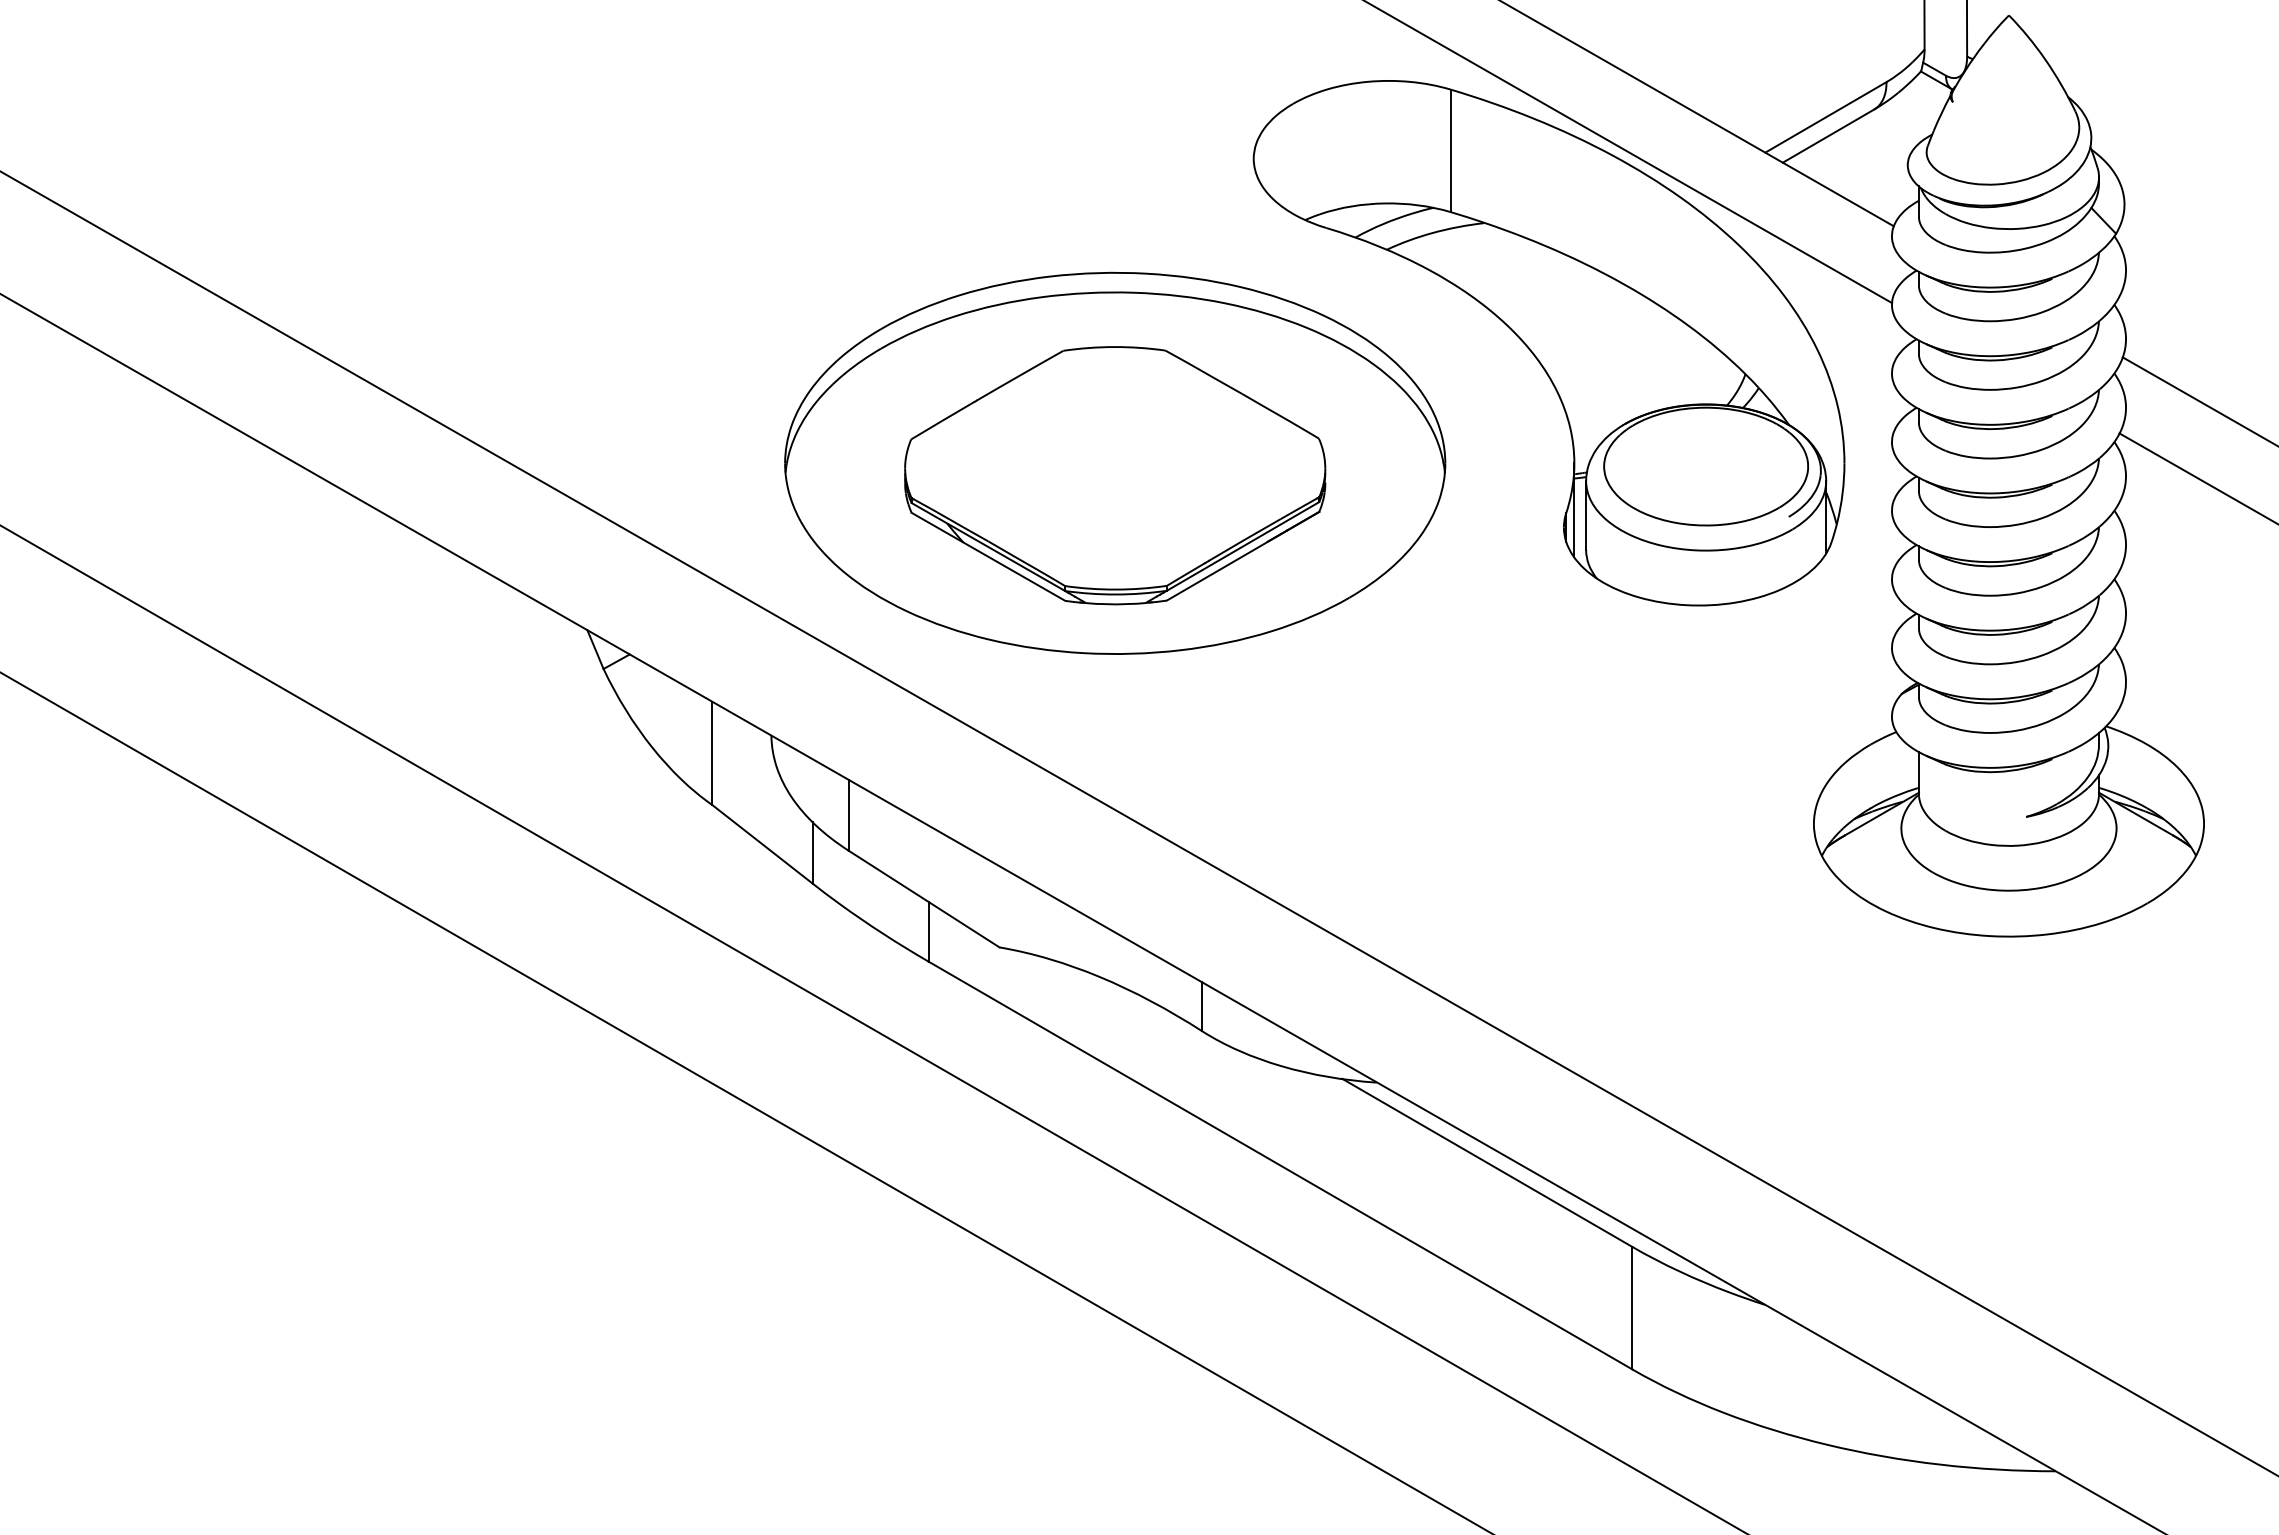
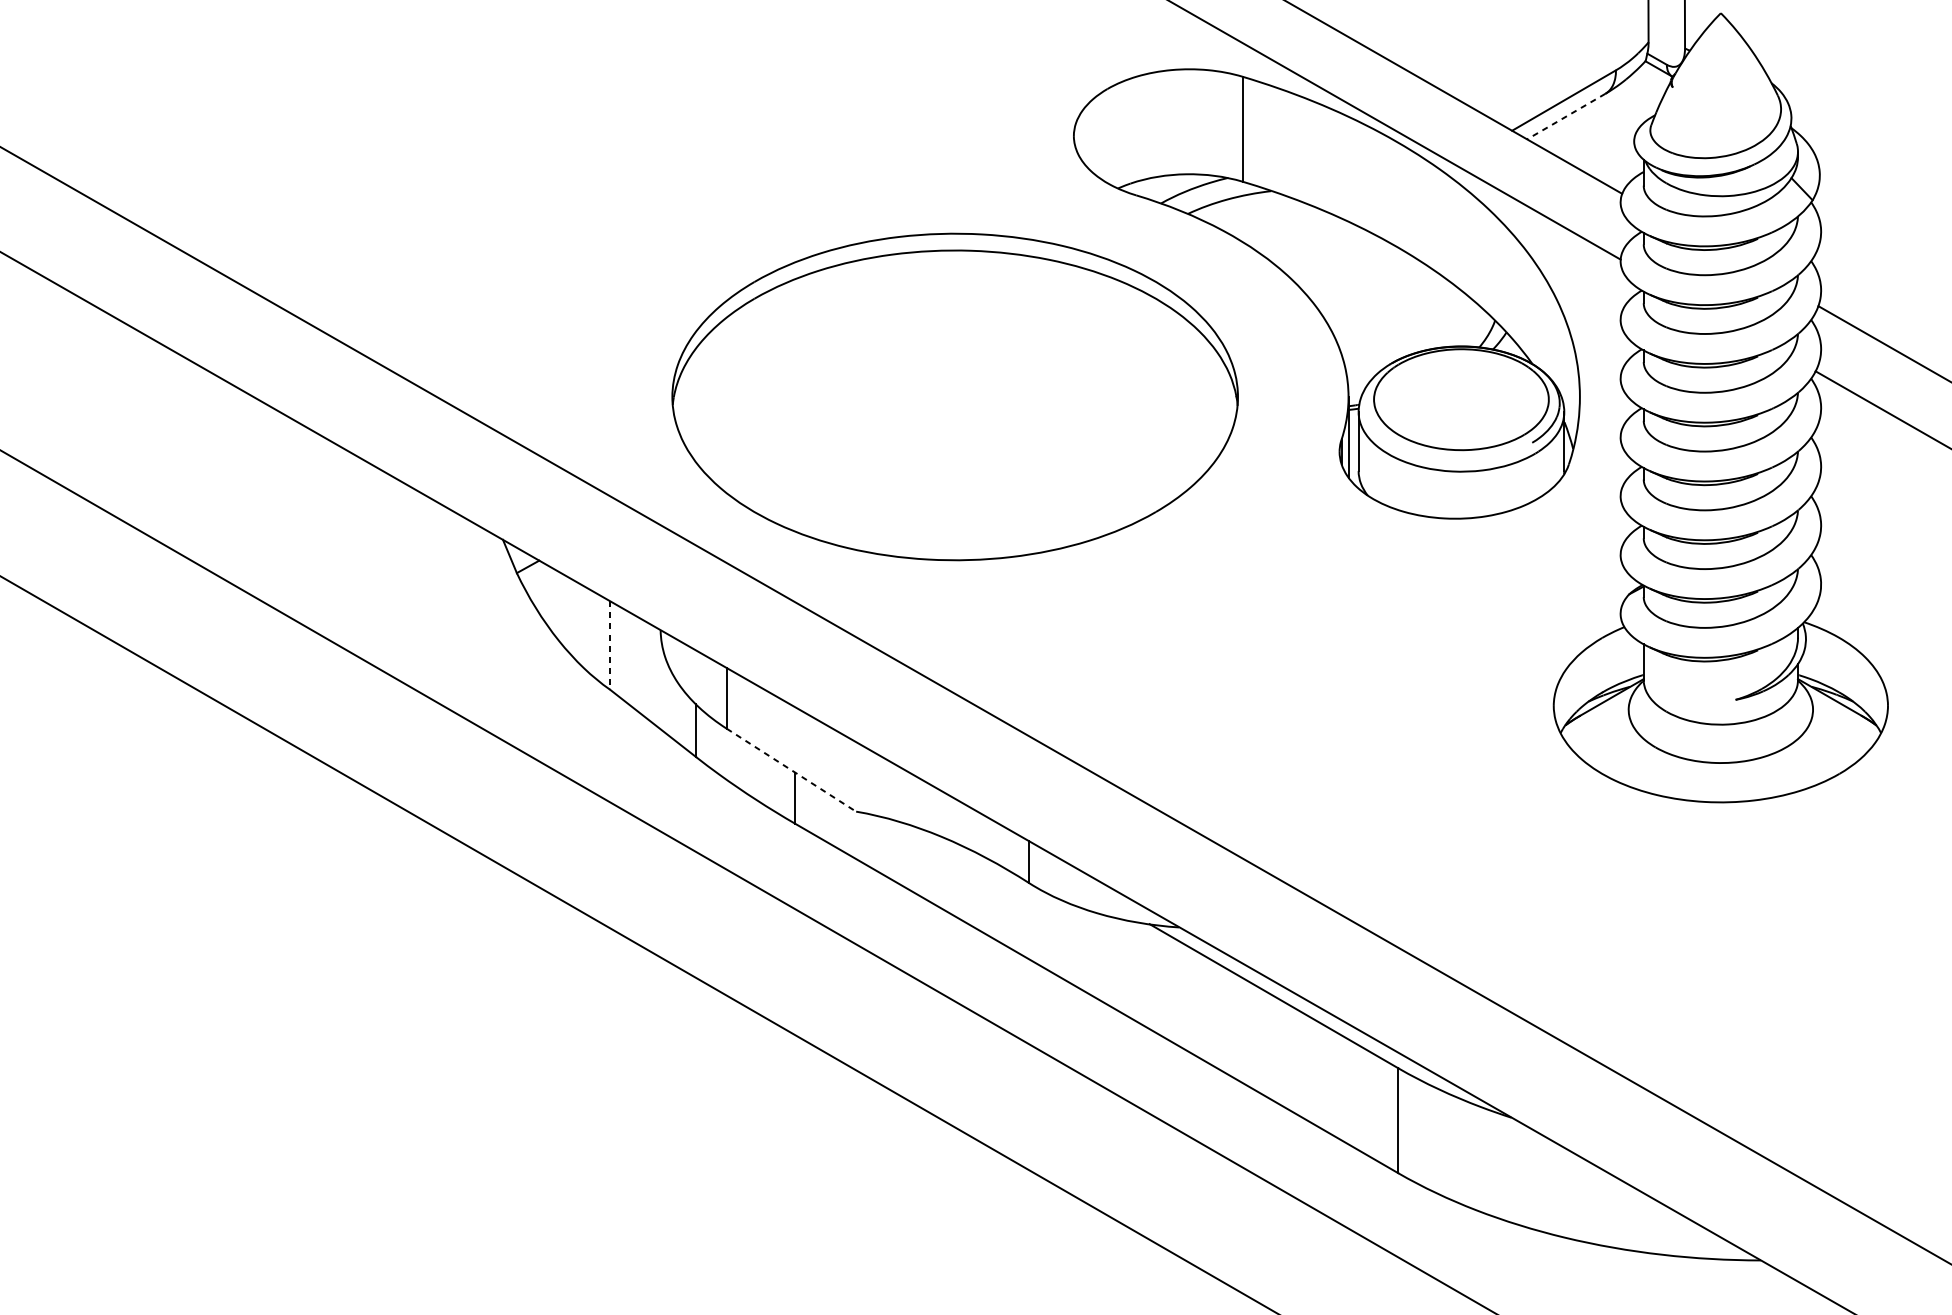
line: (1828, 136) -> (1566, 116), solid -> dashed
part: (1115, 475) -> (955, 407), removed
line: (712, 753) -> (610, 645), solid -> dashed
line: (924, 899) -> (791, 770), solid -> dashed

